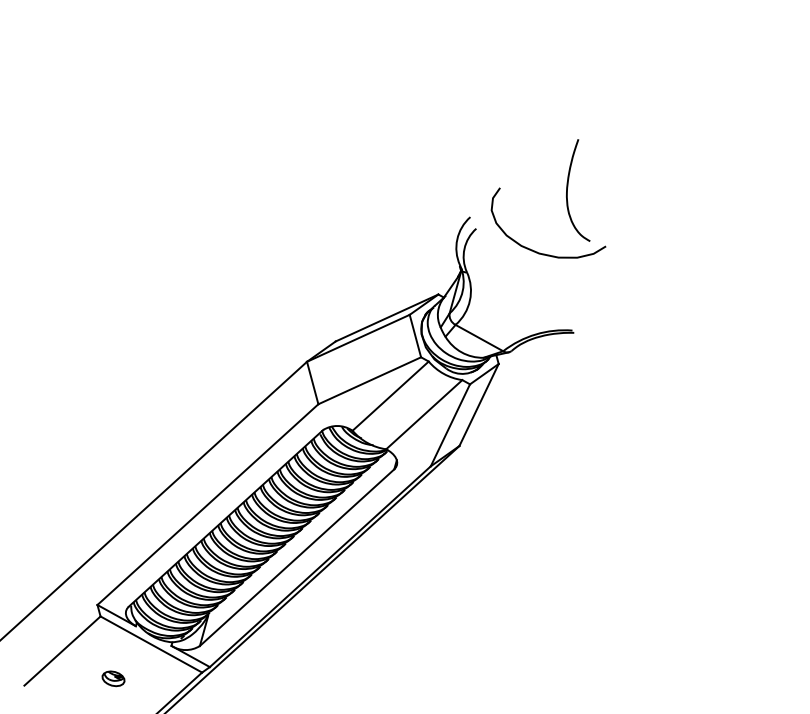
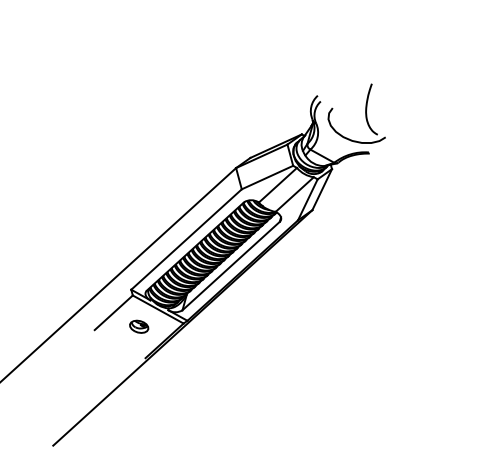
part: (565, 198) -> (365, 113), moved
part: (113, 678) -> (139, 326), size x1.67

